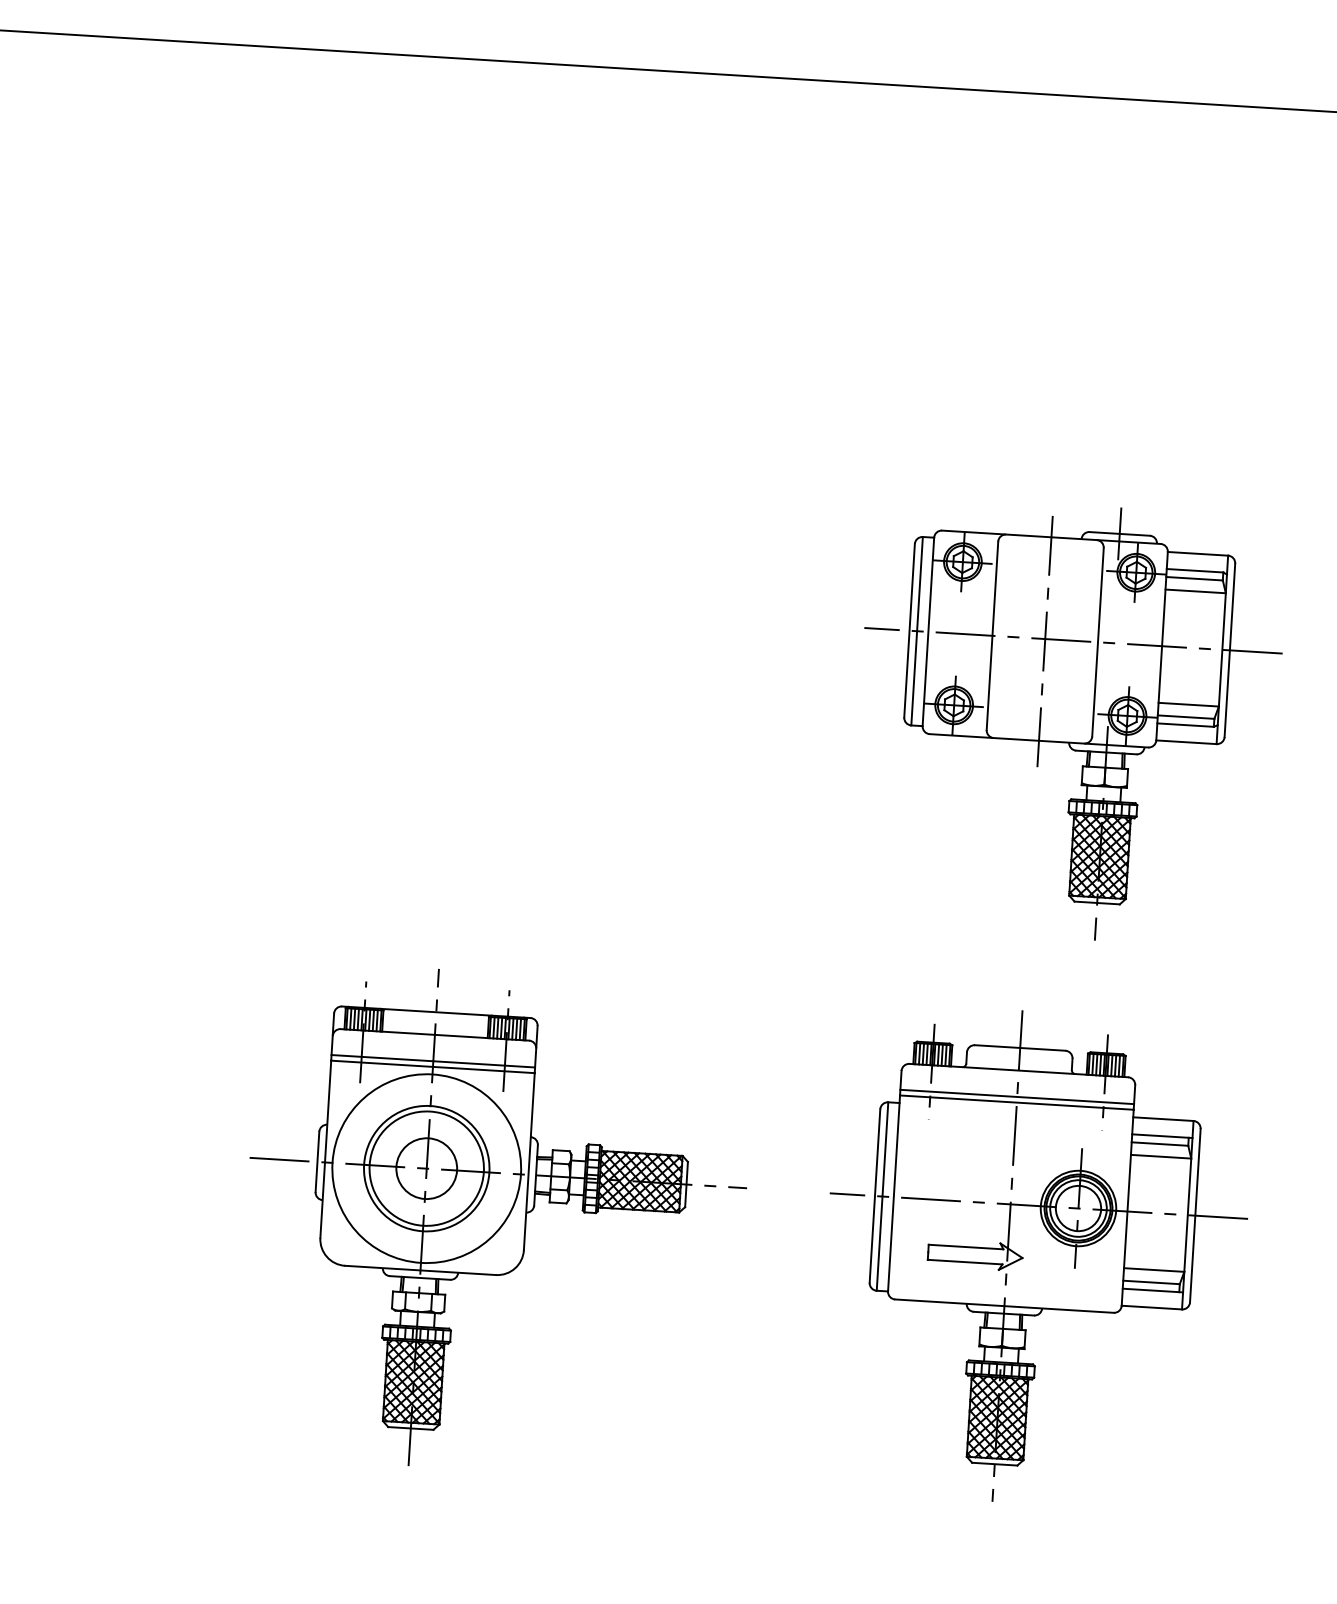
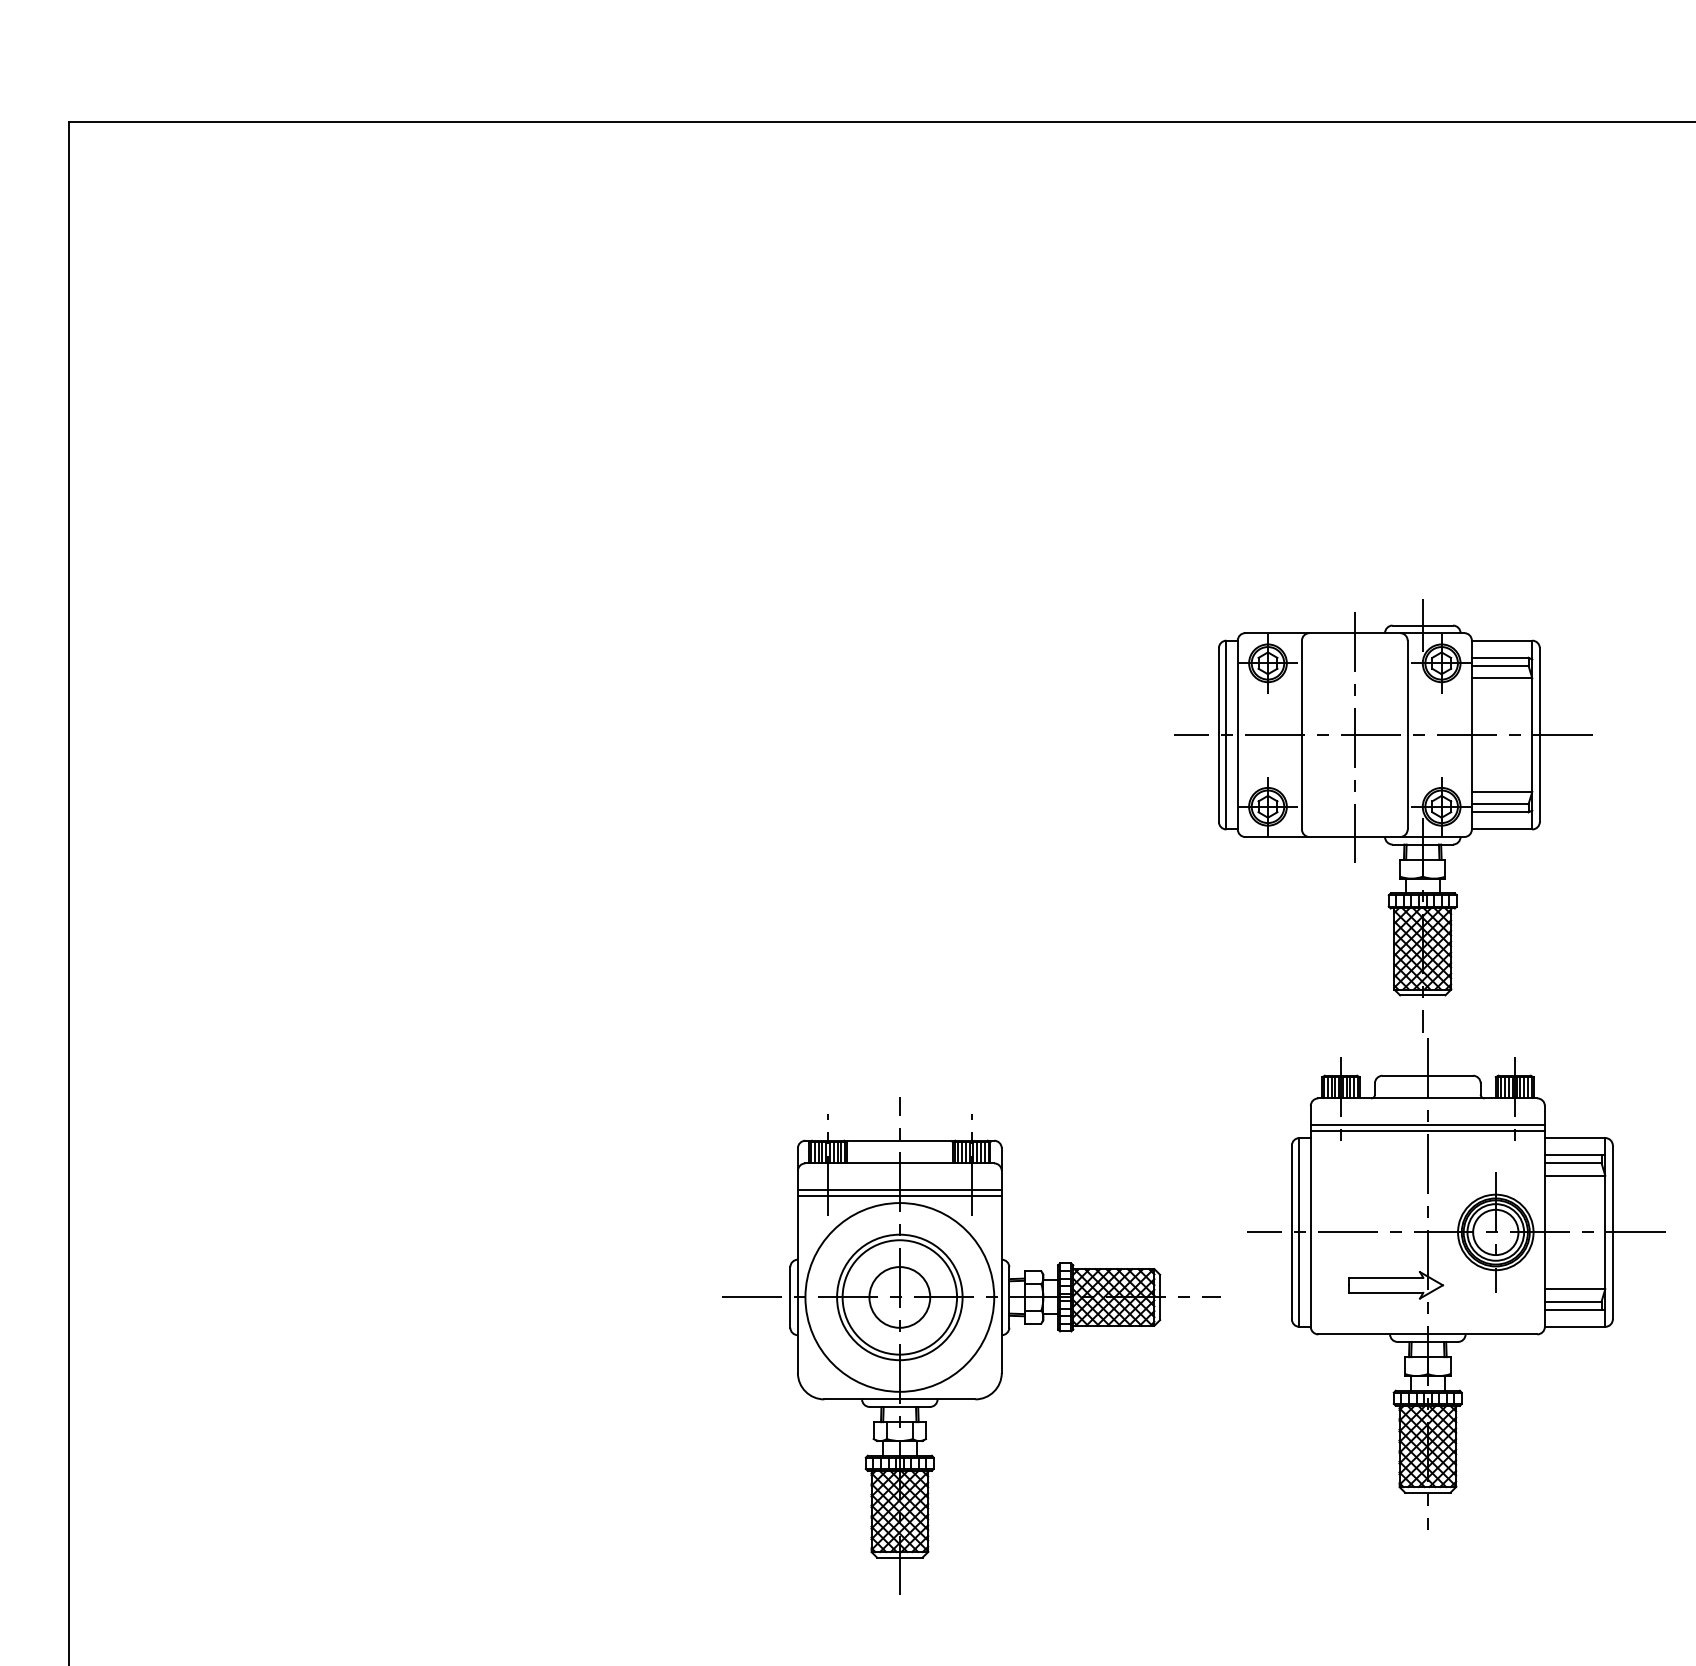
part: (1068, 721) -> (1383, 815), moved
part: (495, 1221) -> (971, 1345), moved

